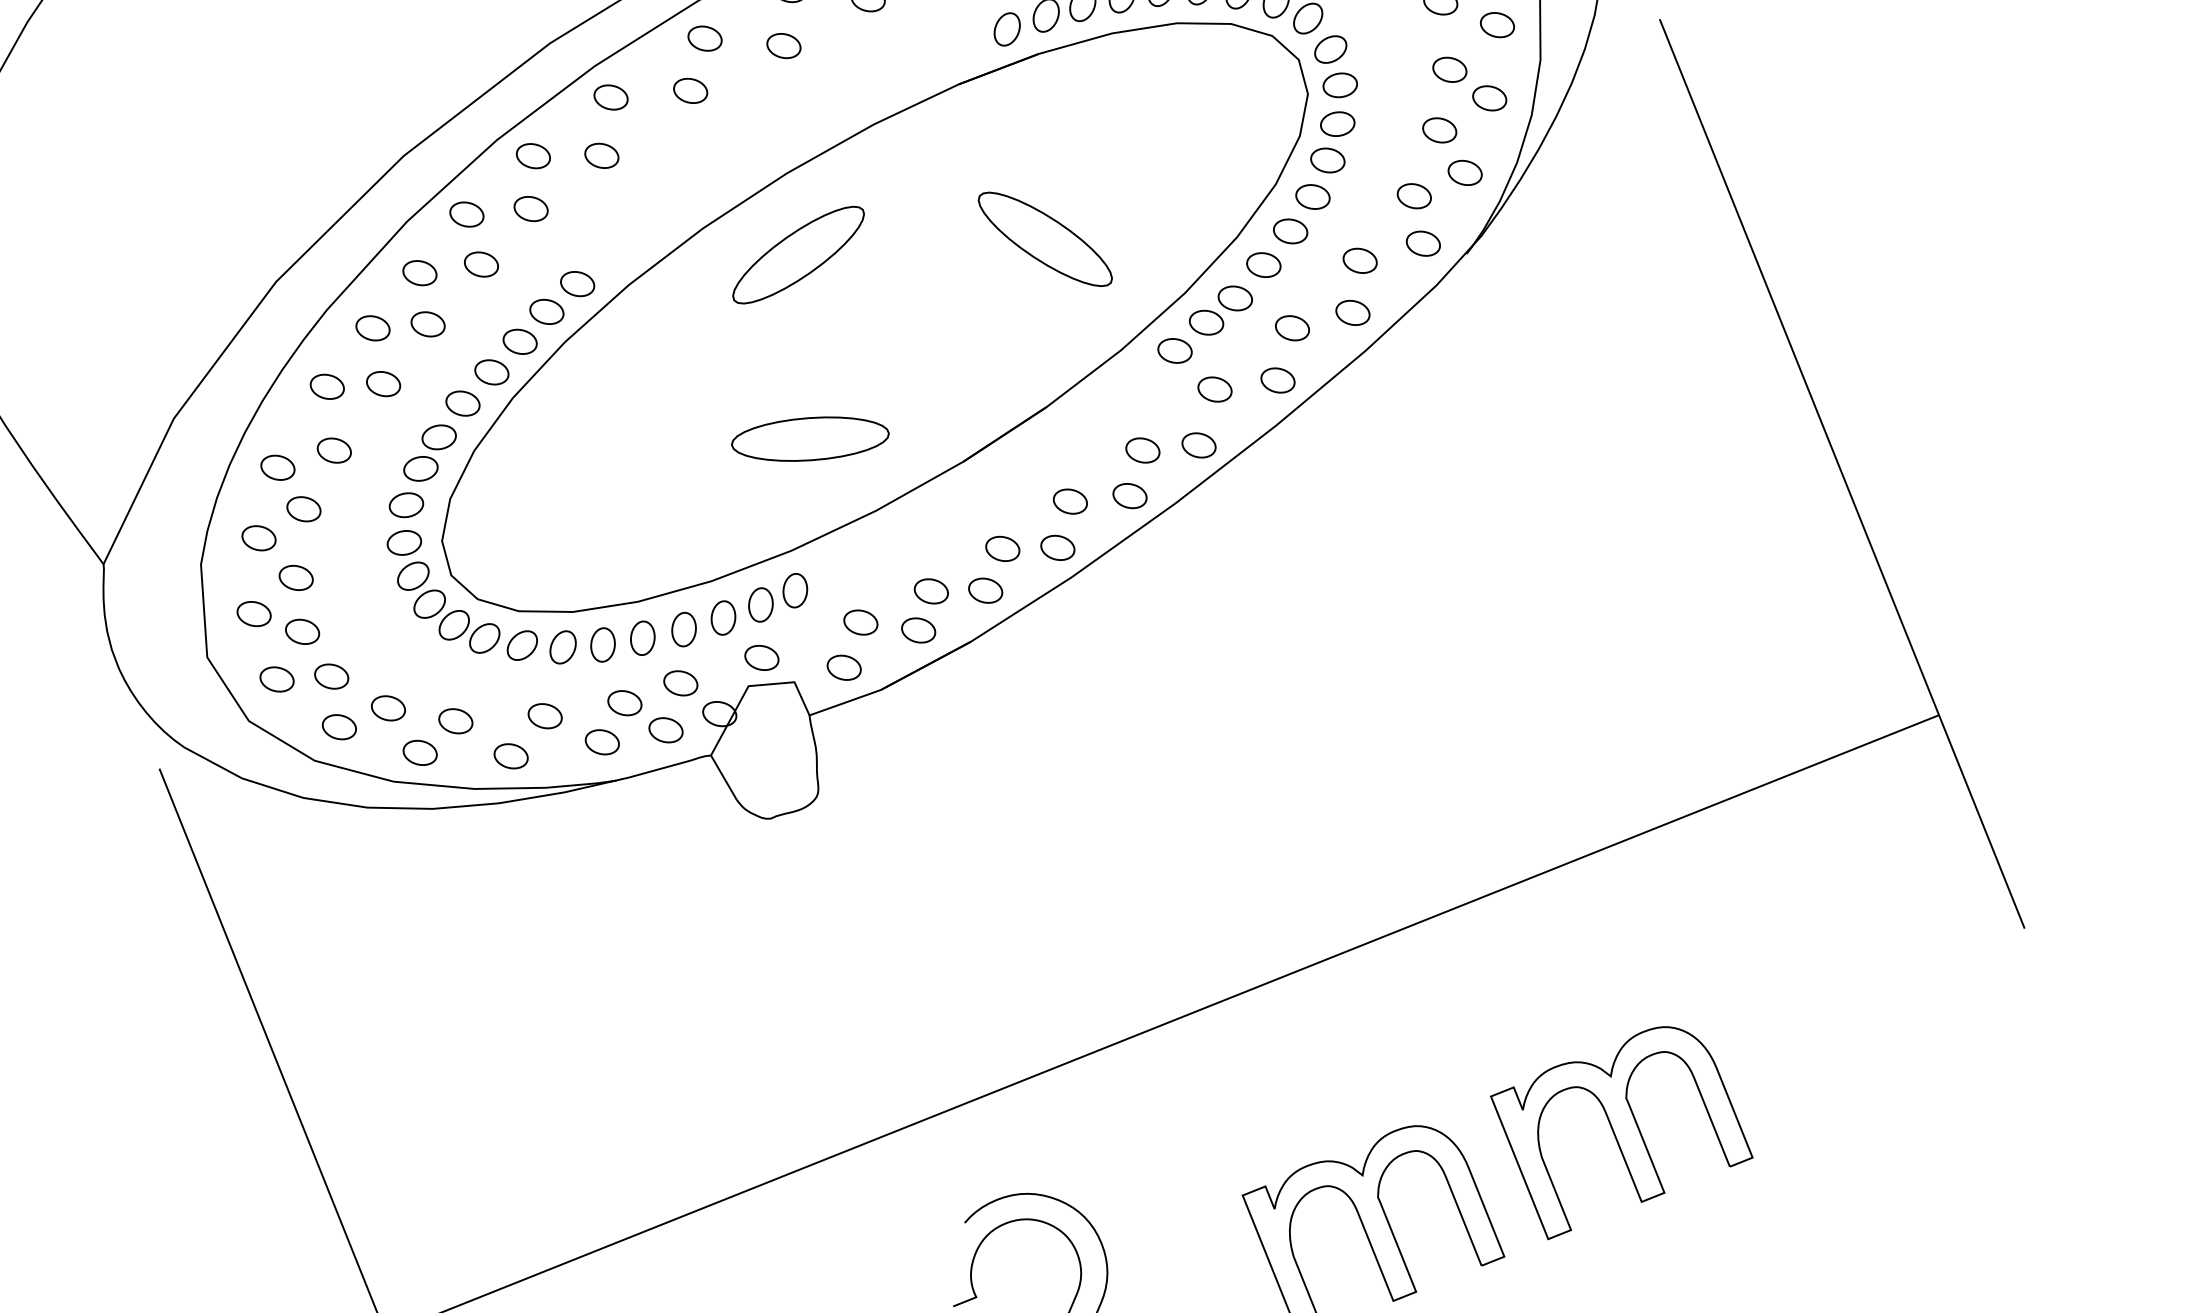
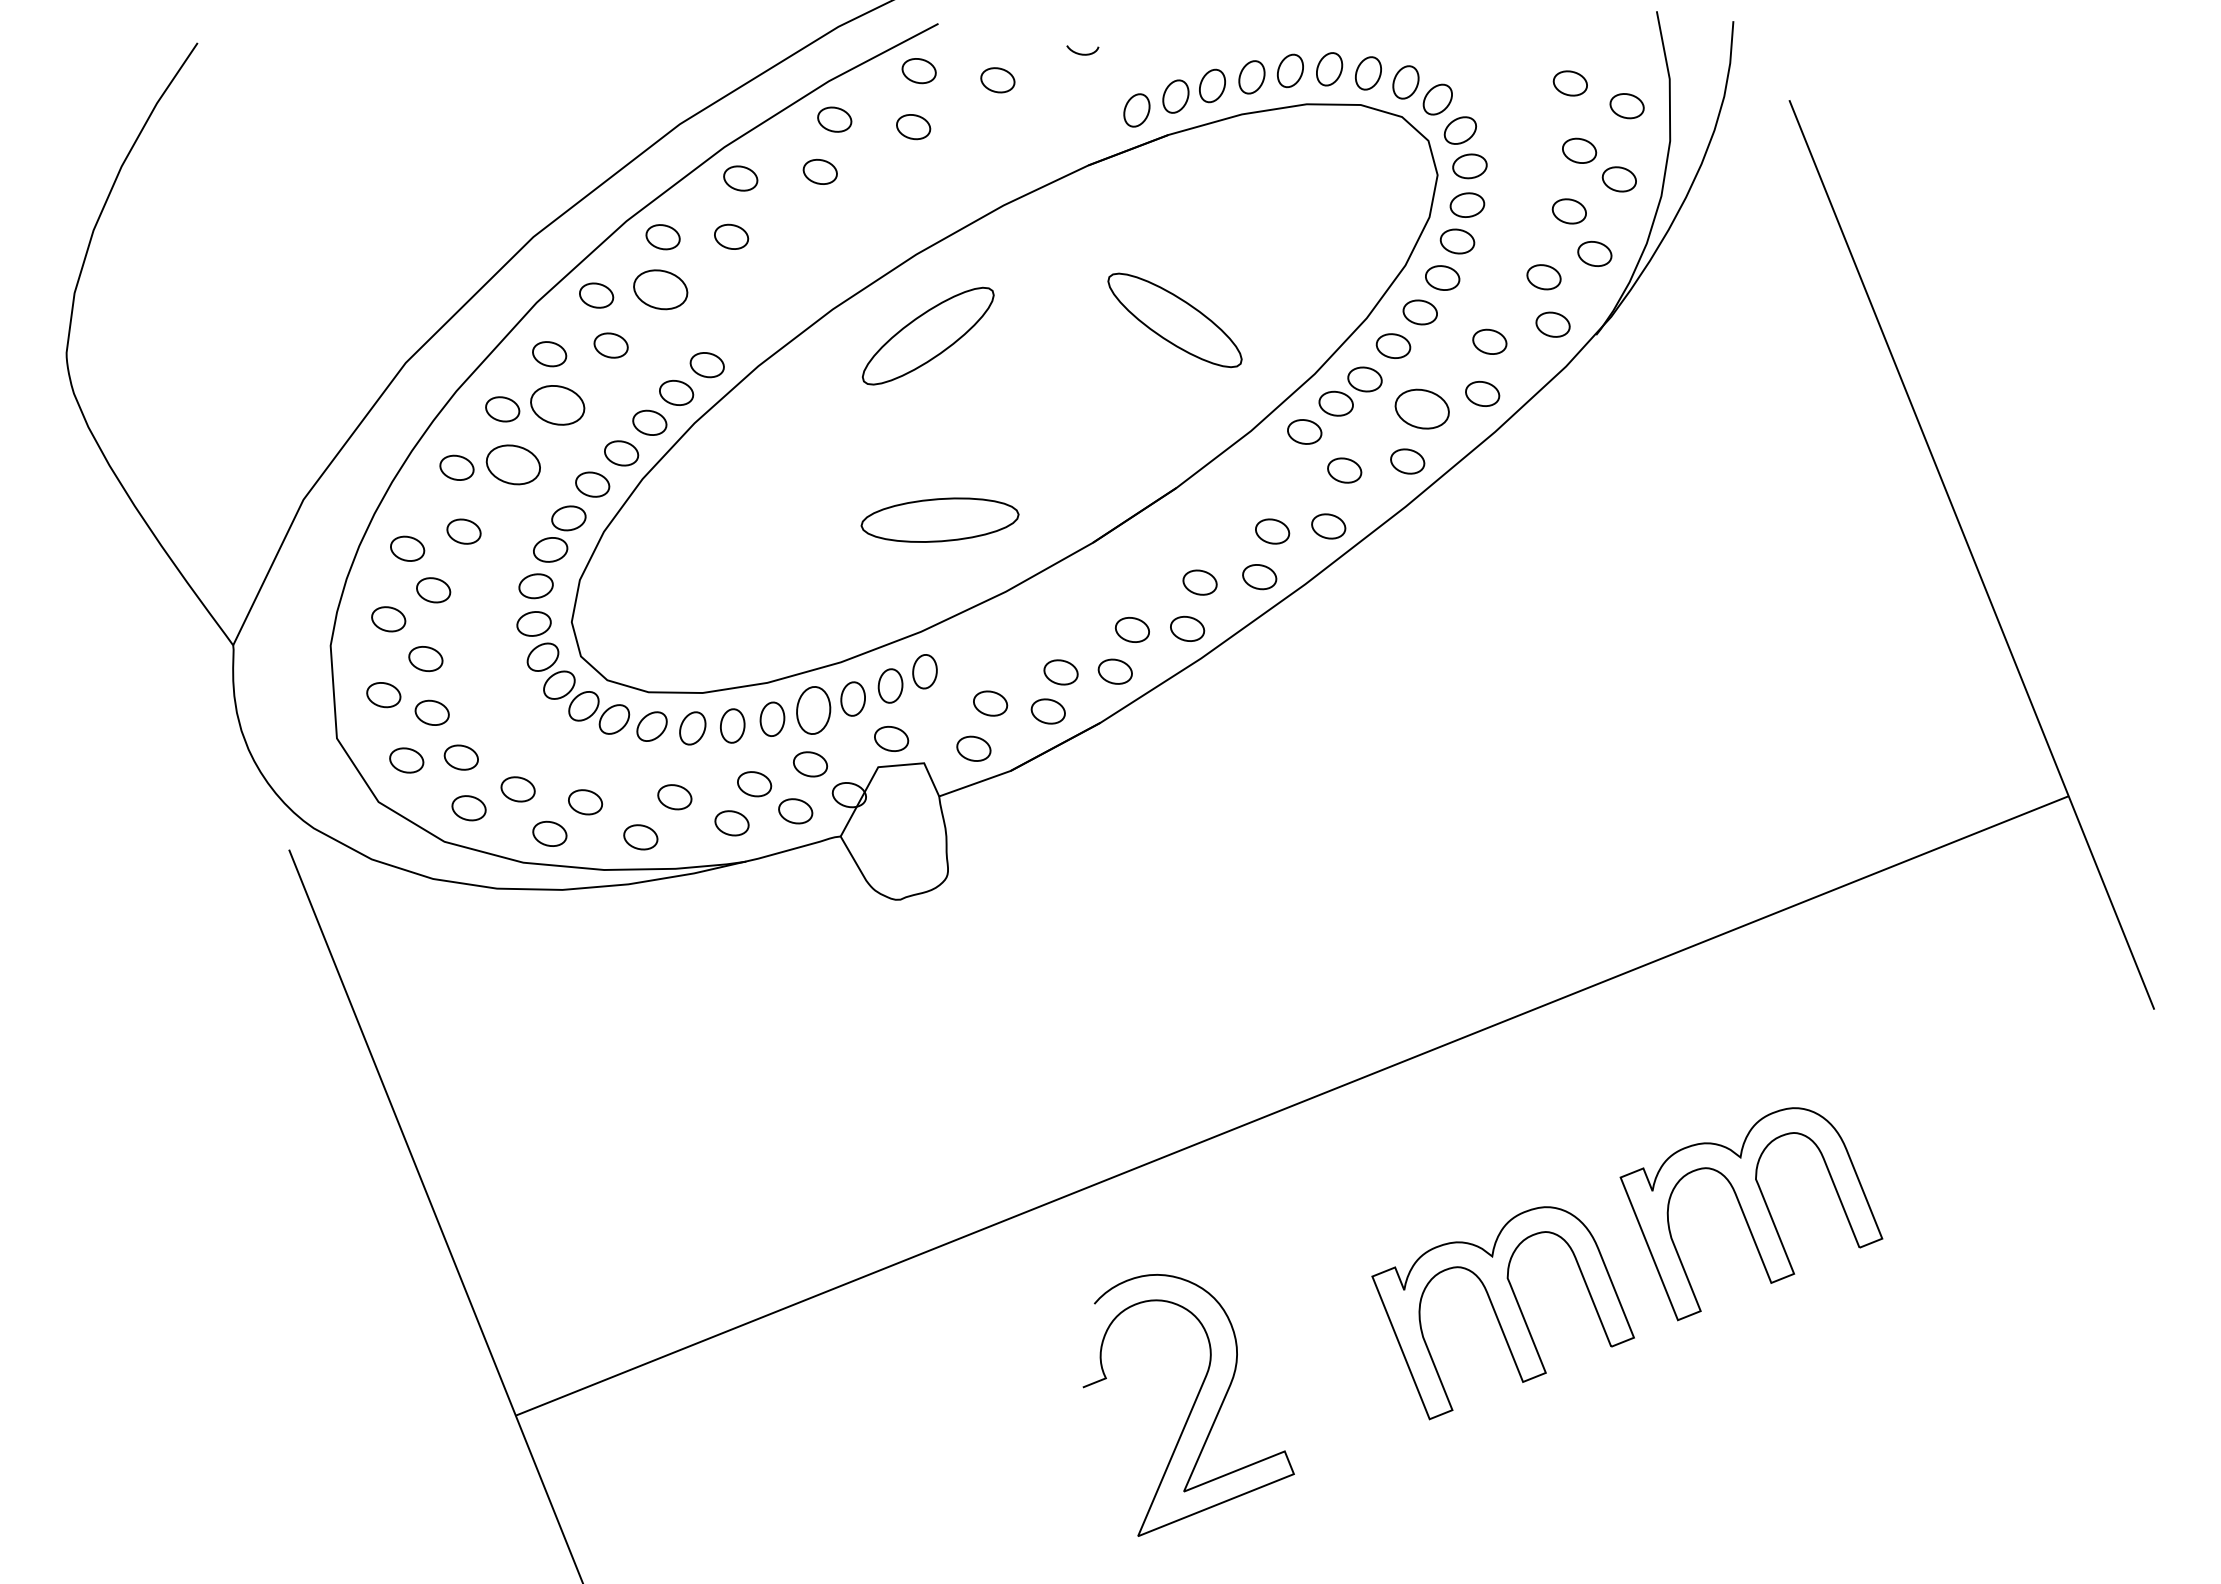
part: (530, 209) -> (660, 290), size x1.6
part: (427, 324) -> (557, 405), size x1.6
part: (1291, 328) -> (1421, 409), size x1.6
part: (382, 384) -> (512, 465), size x1.6
part: (683, 629) -> (813, 710), size x1.4

